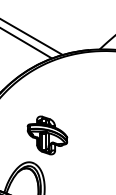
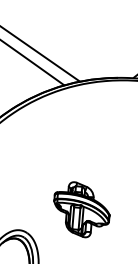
part: (47, 135) -> (81, 209), moved

